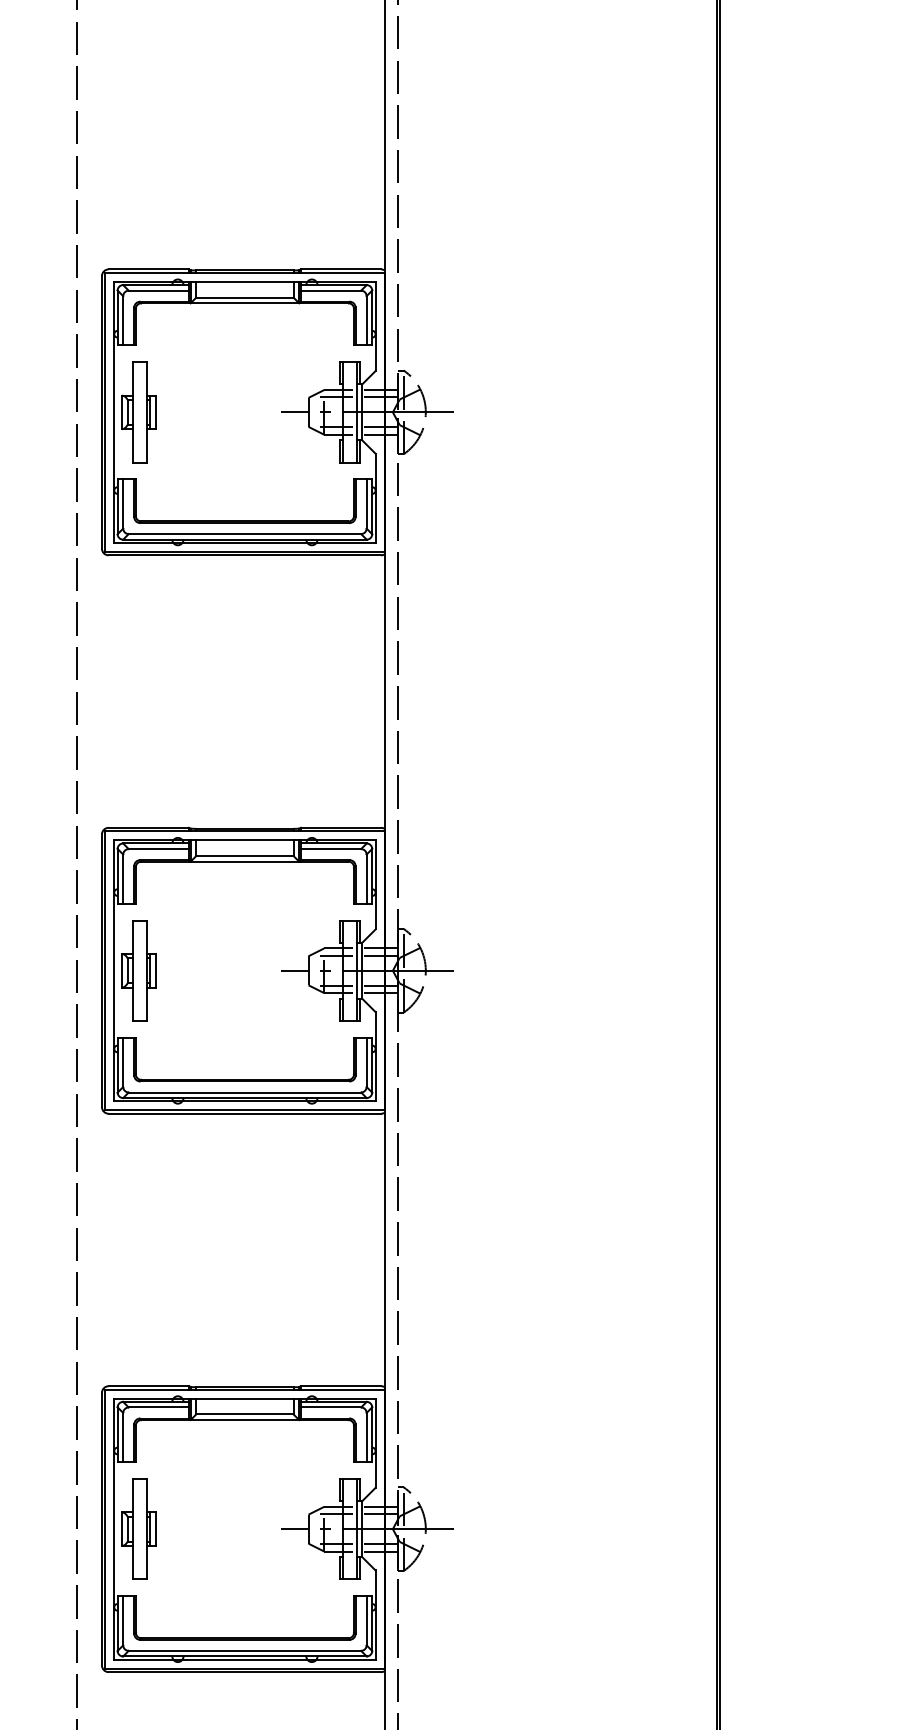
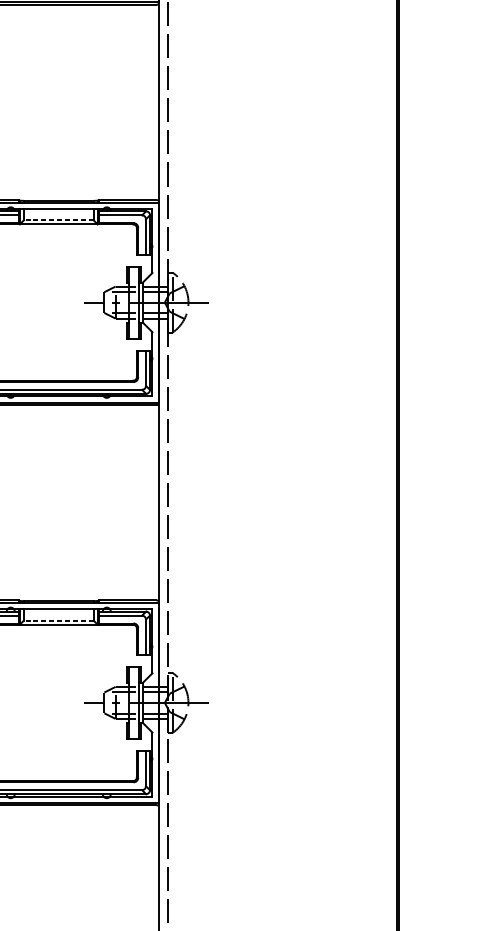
line: (244, 856) -> (58, 220), solid -> dashed
line: (244, 1414) -> (58, 620), solid -> dashed

